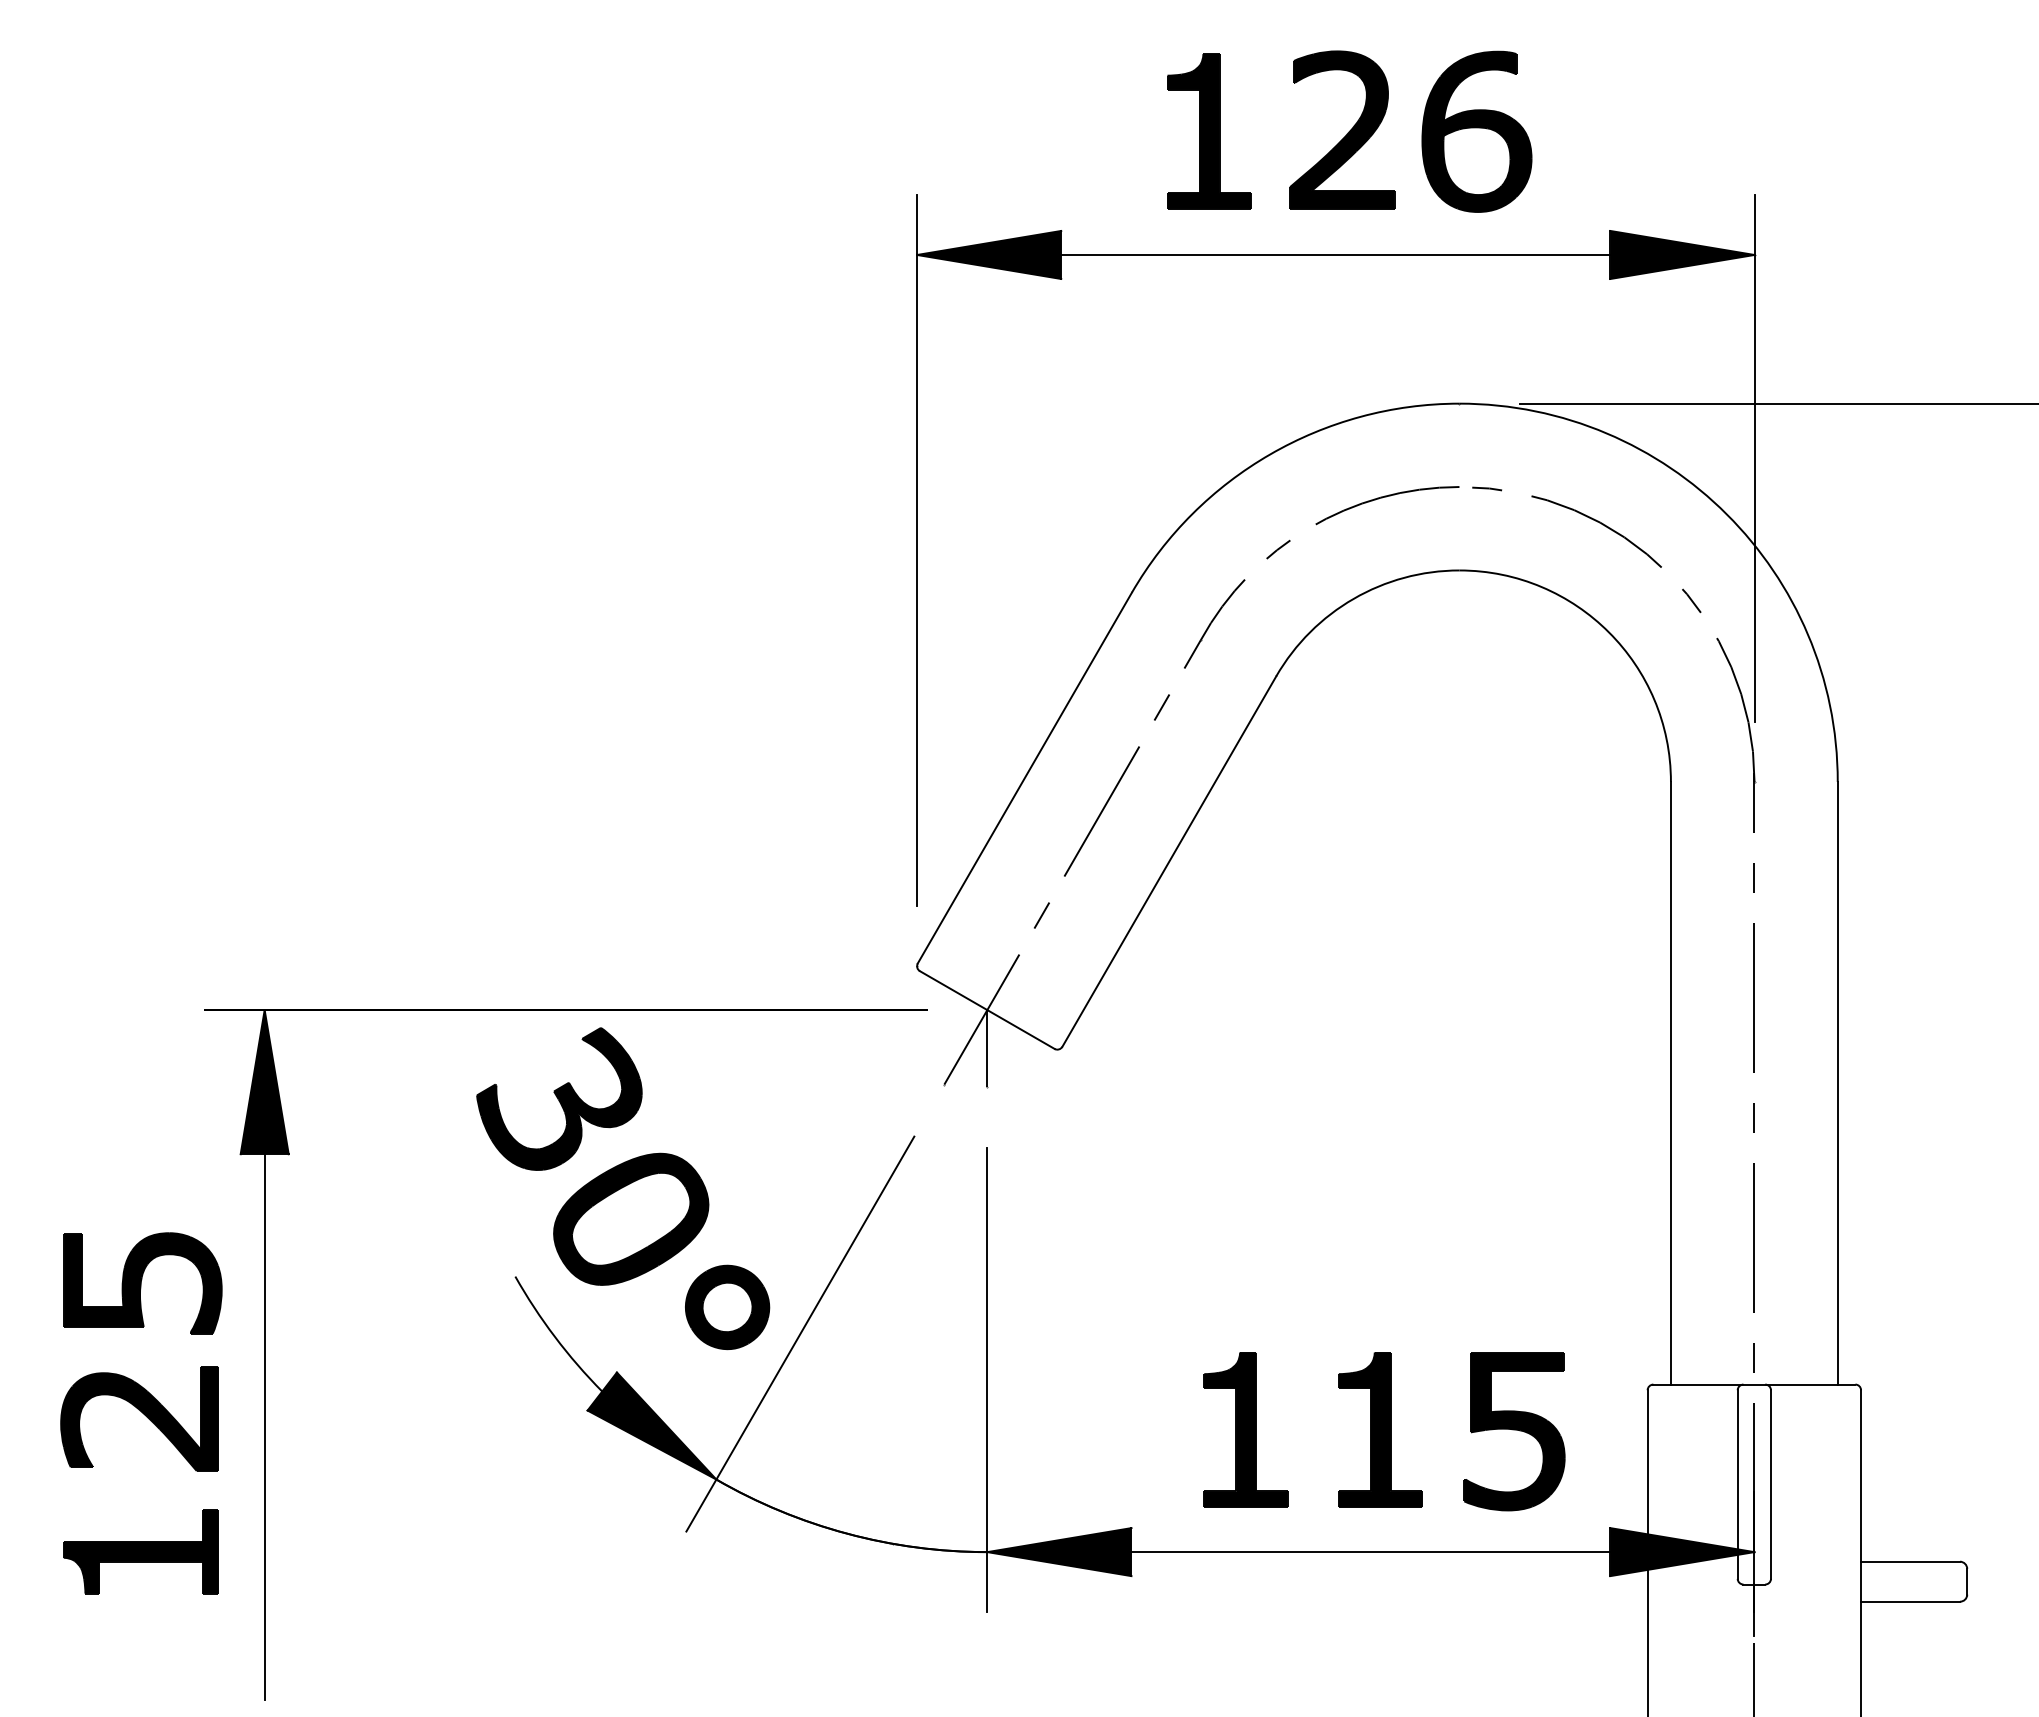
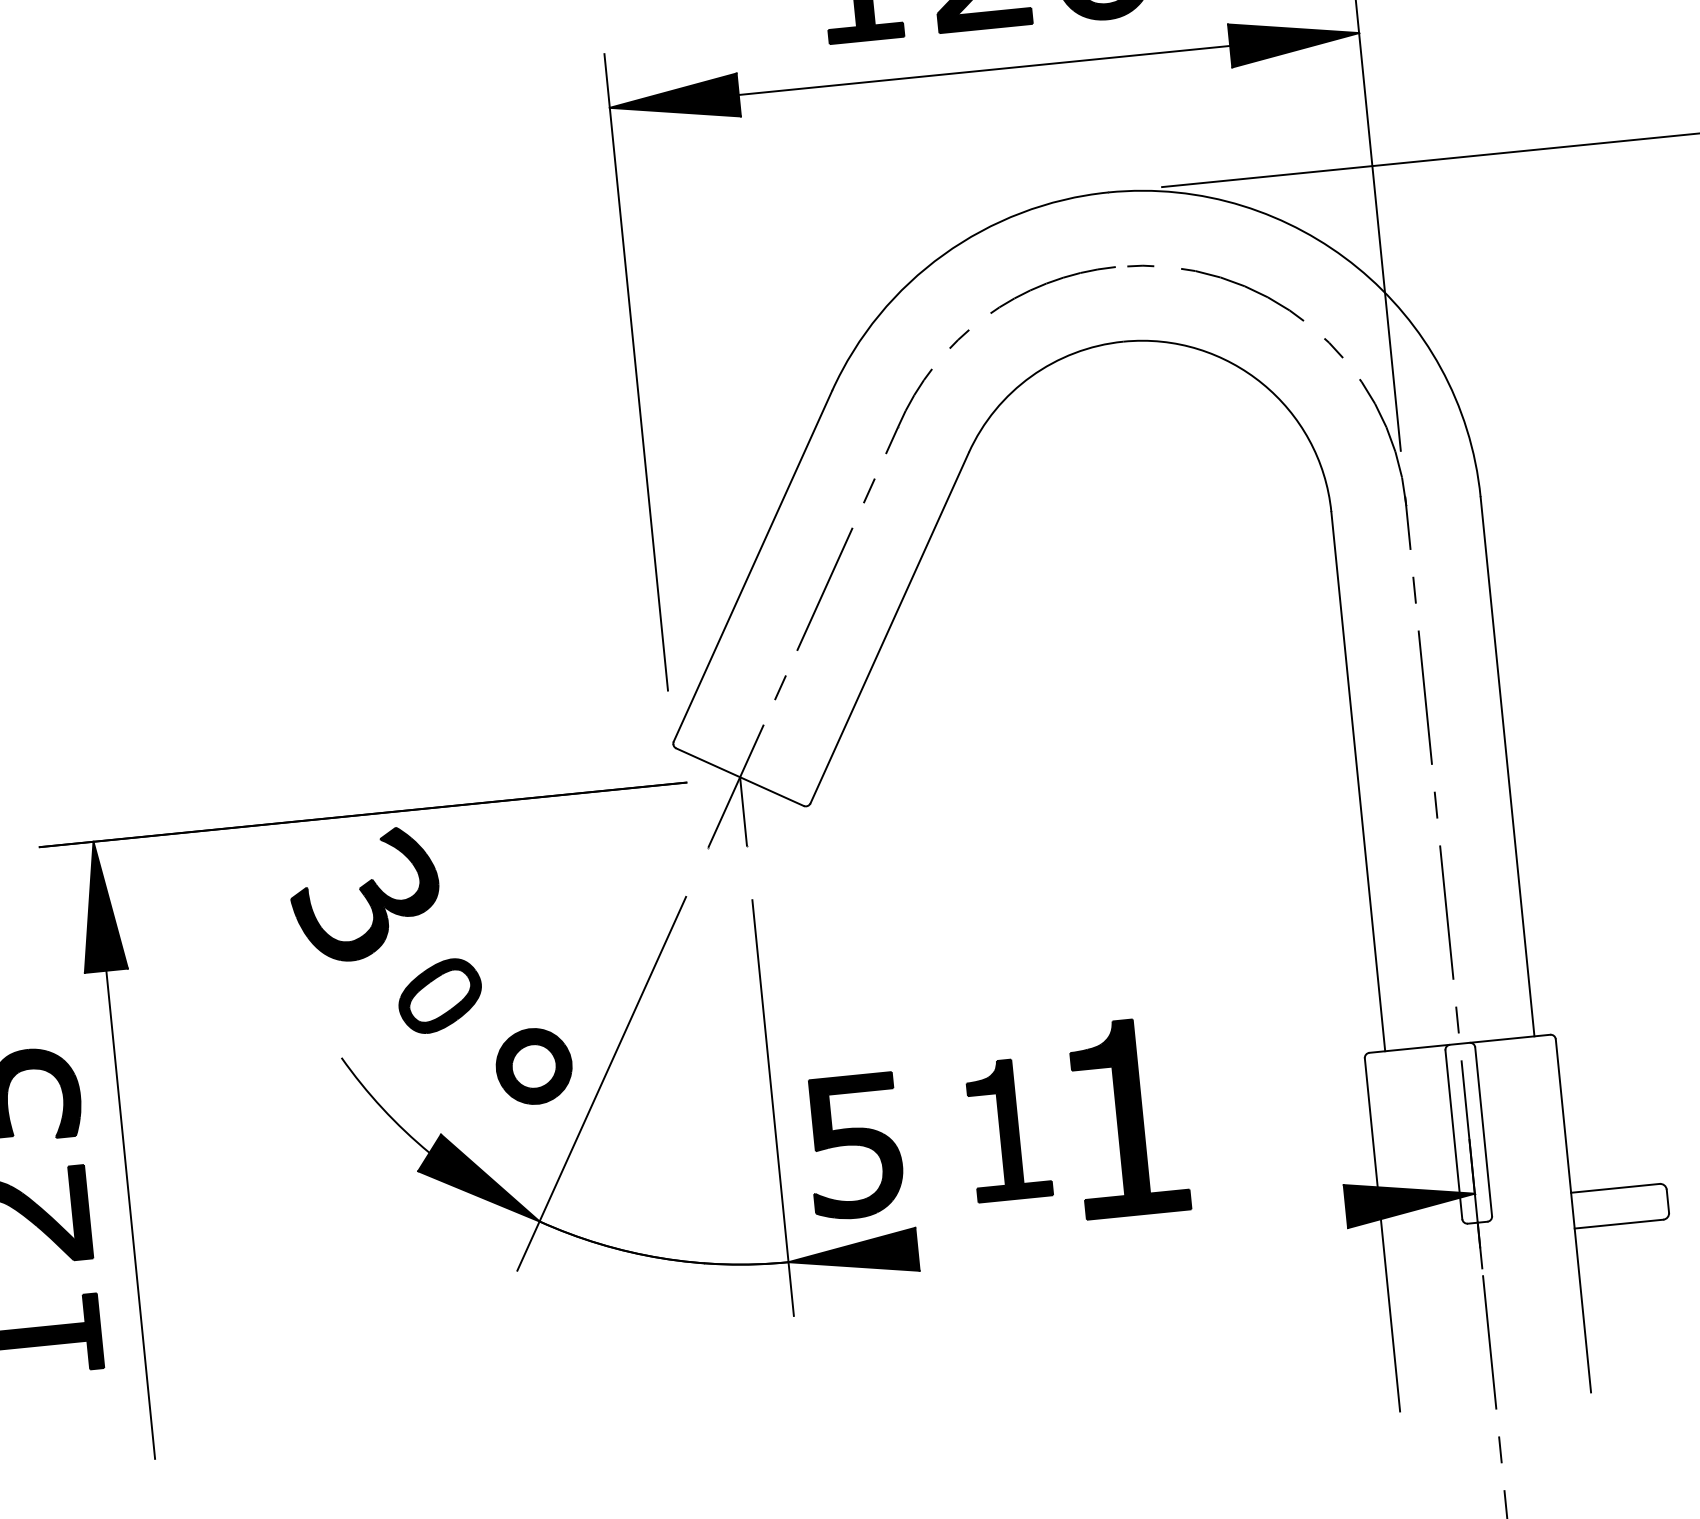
part: (631, 1218) -> (440, 995), size x0.6
part: (1380, 1429) -> (1129, 1117), size x1.4
part: (1514, 1431) -> (854, 1146), moved
line: (1370, 1552) -> (1131, 1228), removed

